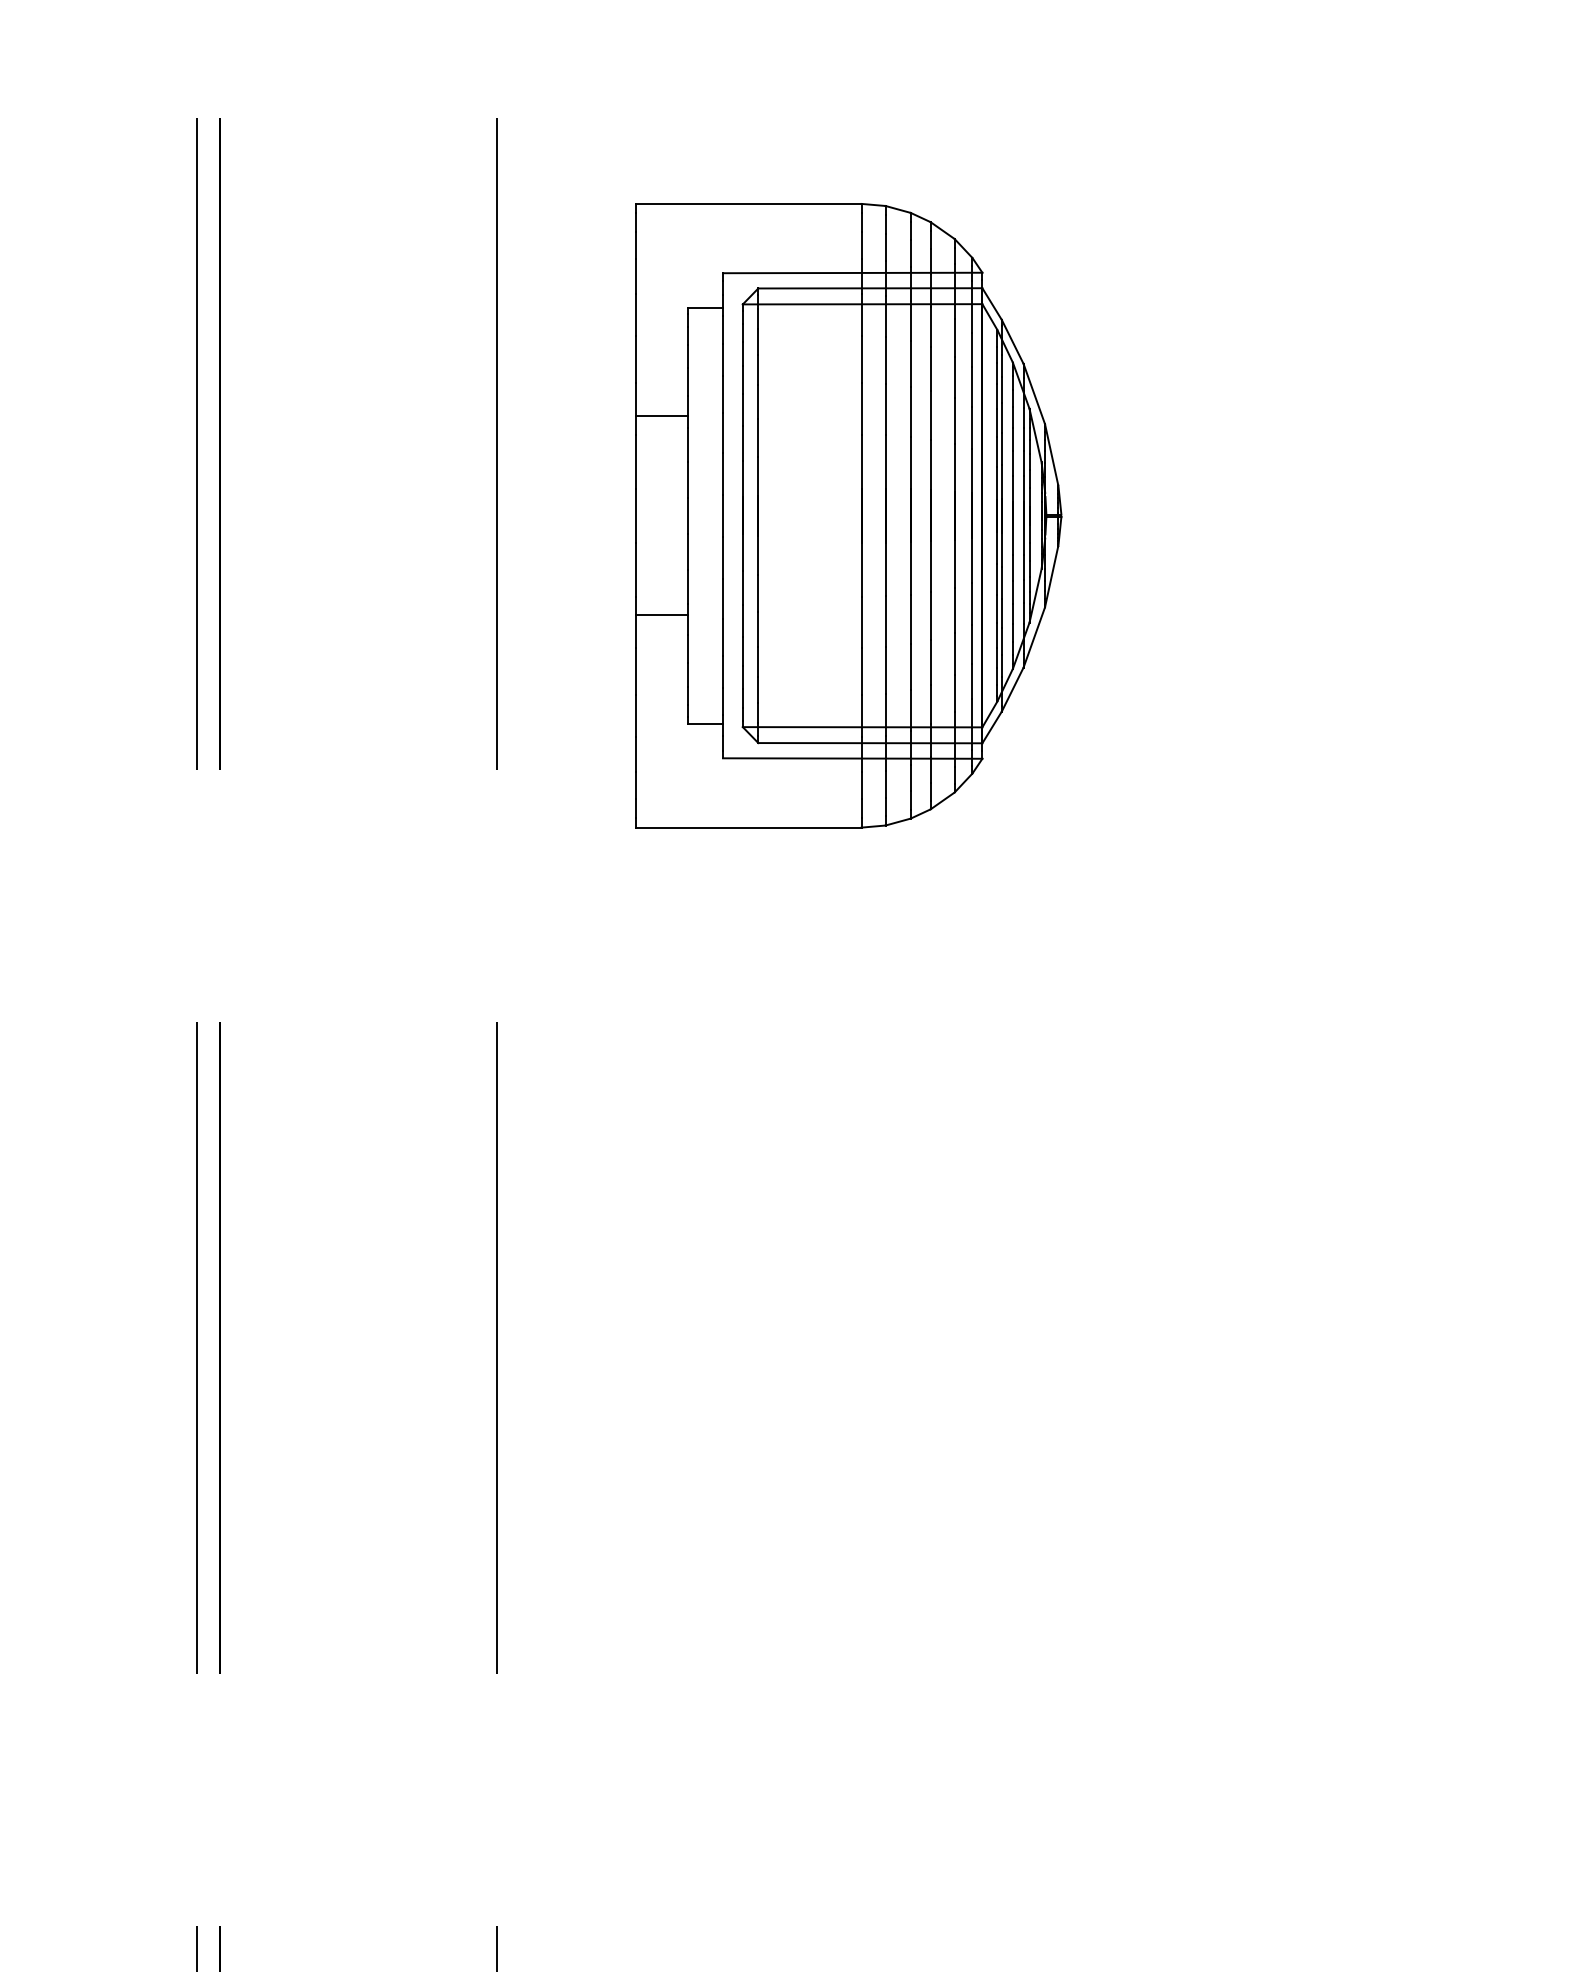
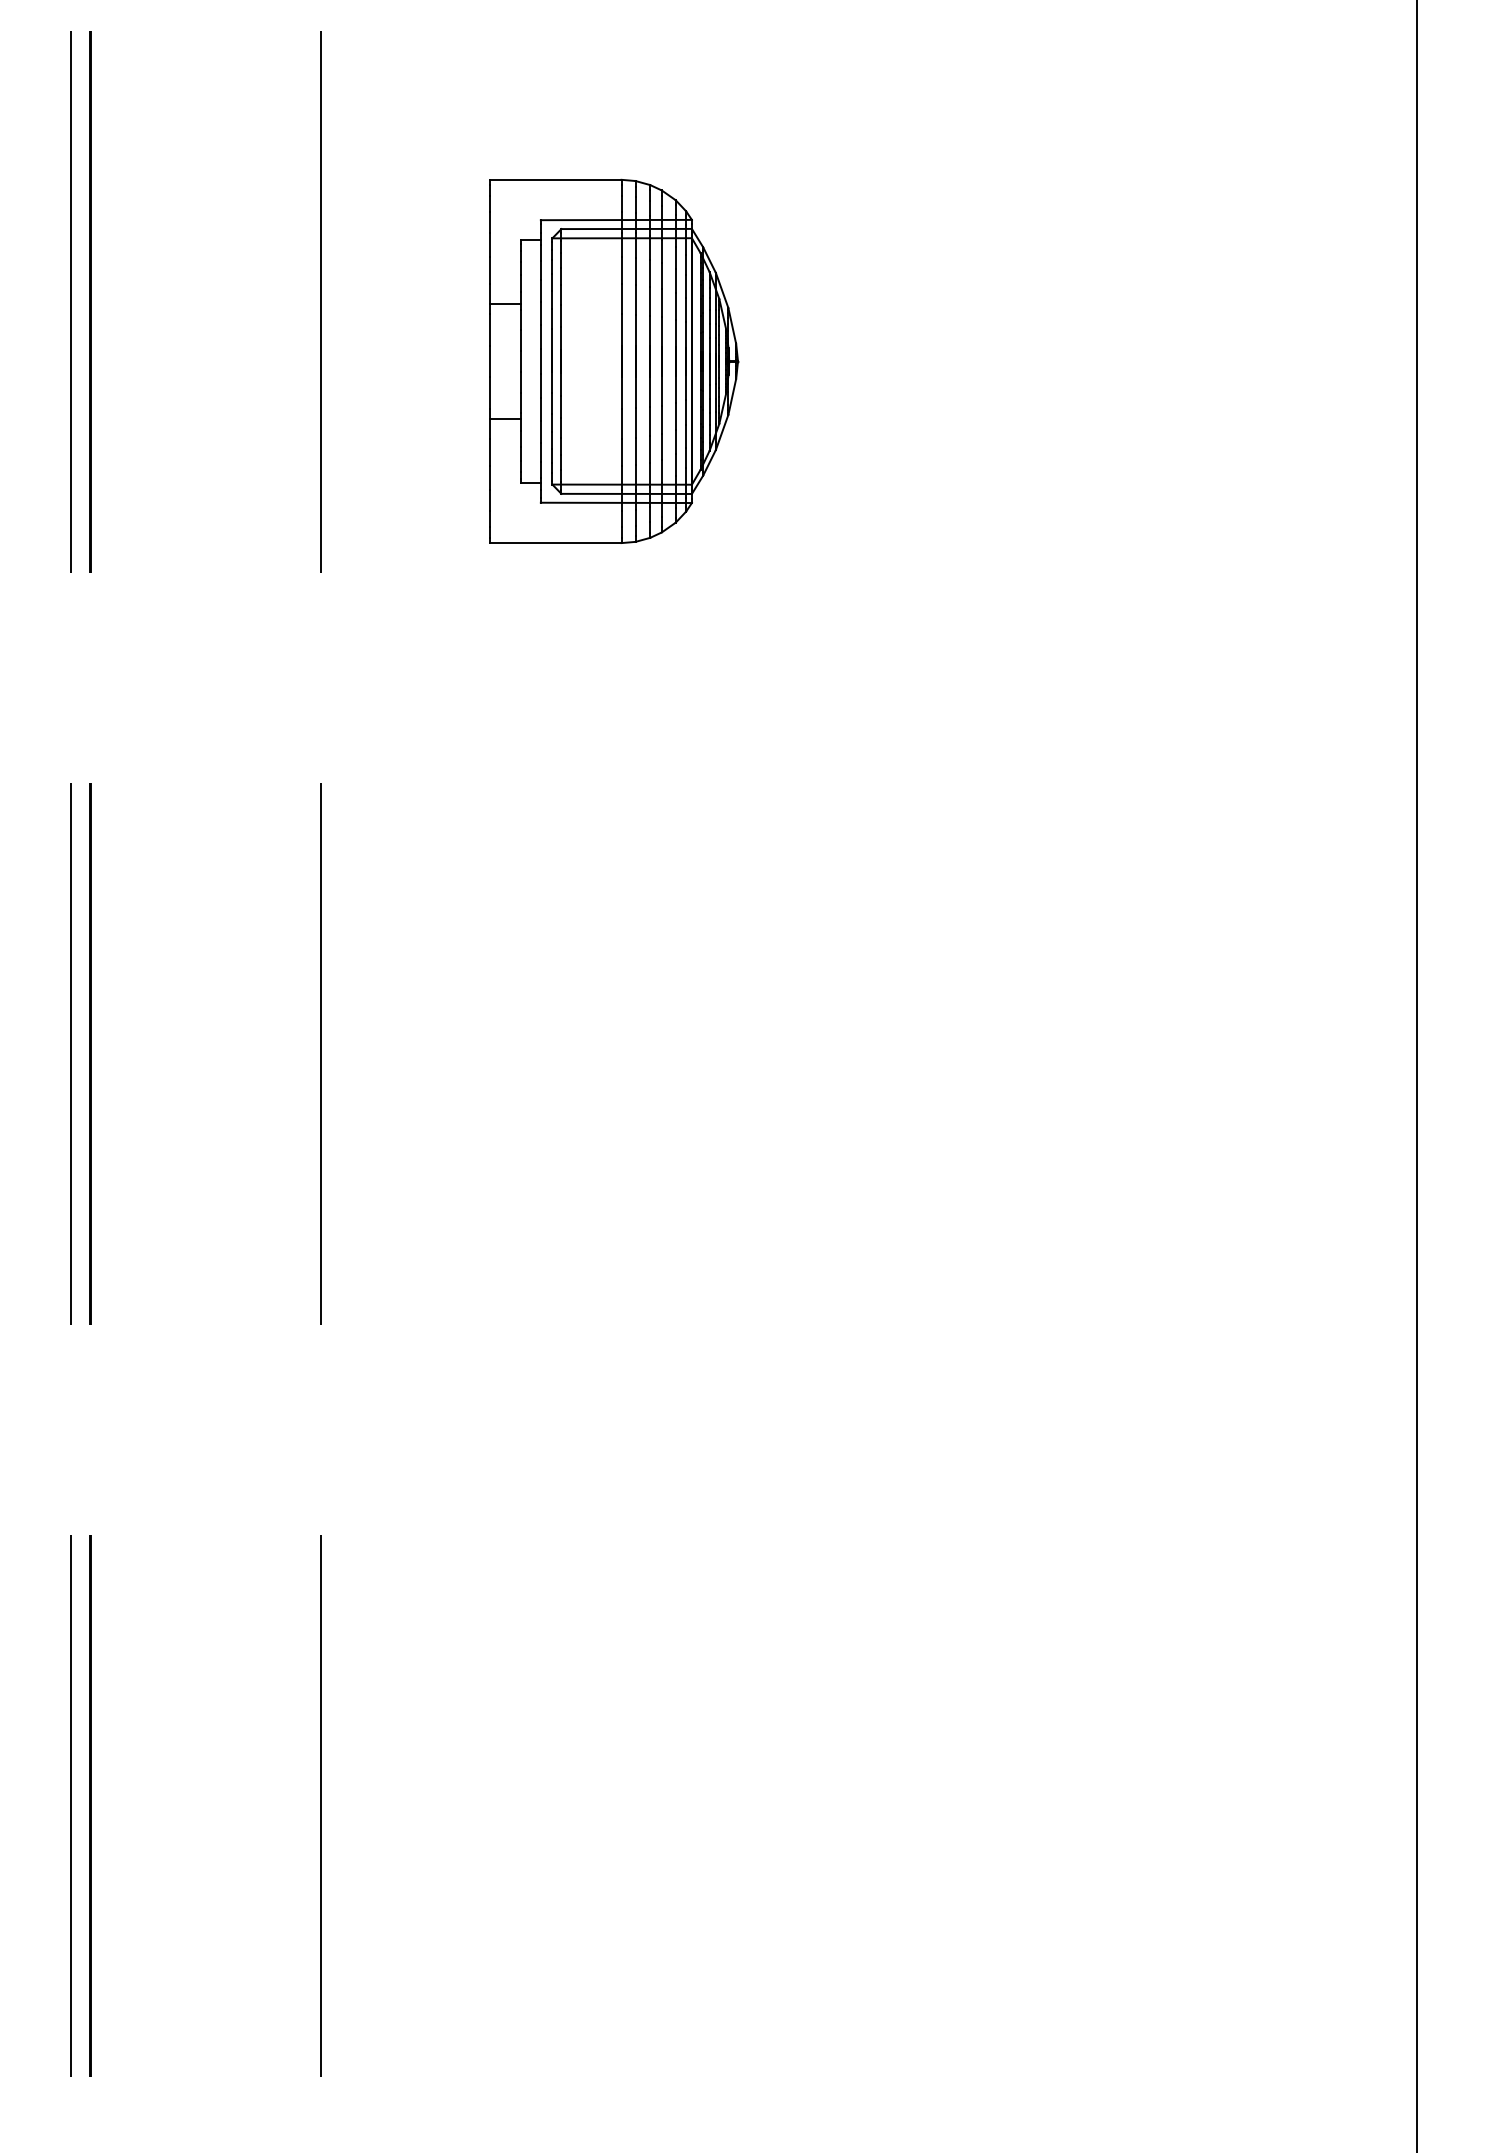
part: (849, 515) -> (614, 361), size x0.7

